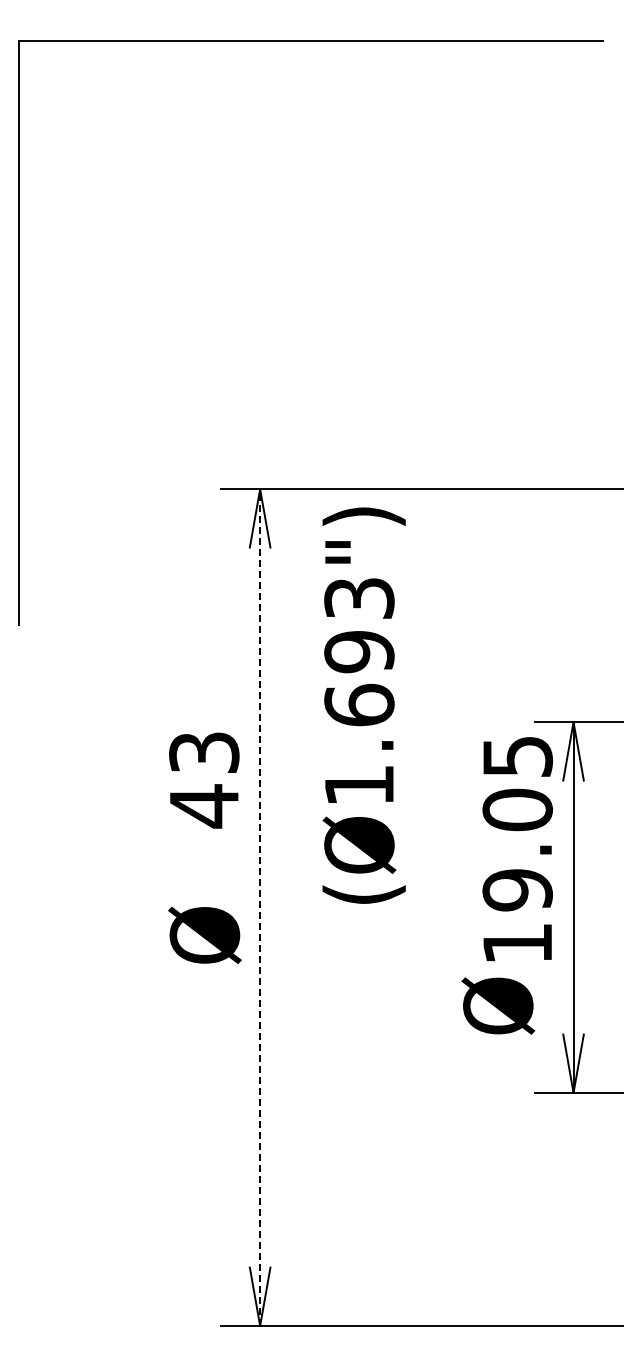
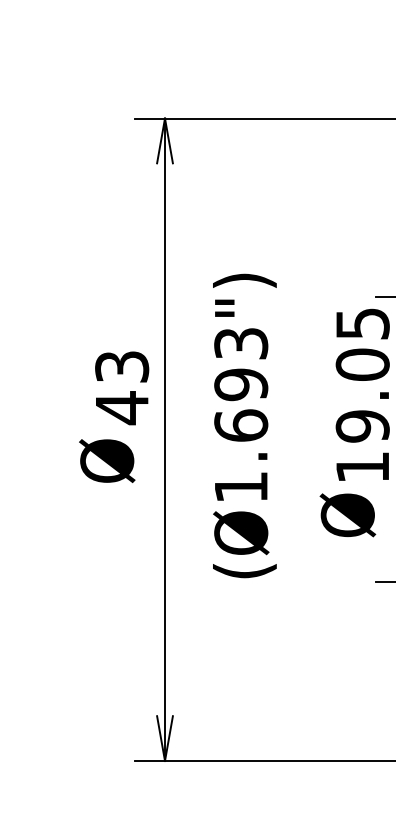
text: (363, 705) -> (244, 425), moved
text: (204, 780) -> (122, 388), moved
line: (260, 907) -> (165, 439), dashed -> solid
text: (204, 934) -> (106, 460), moved

